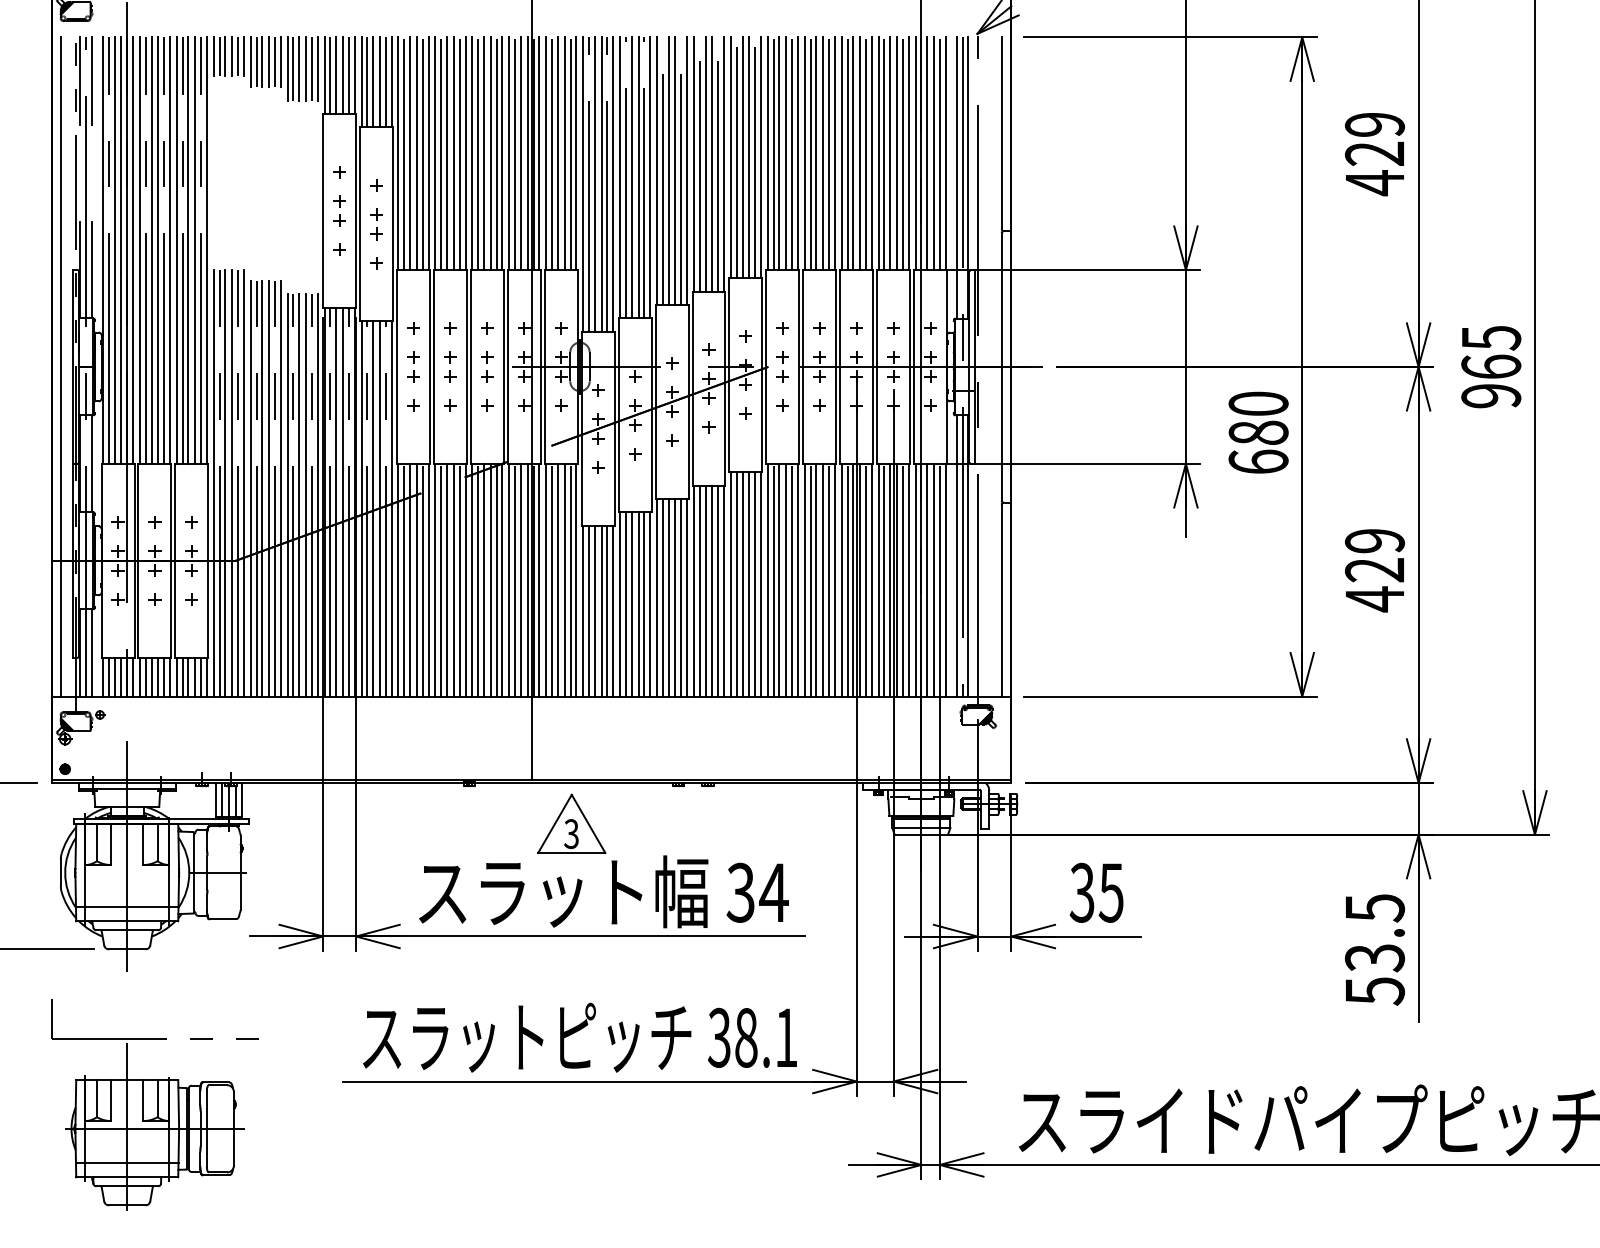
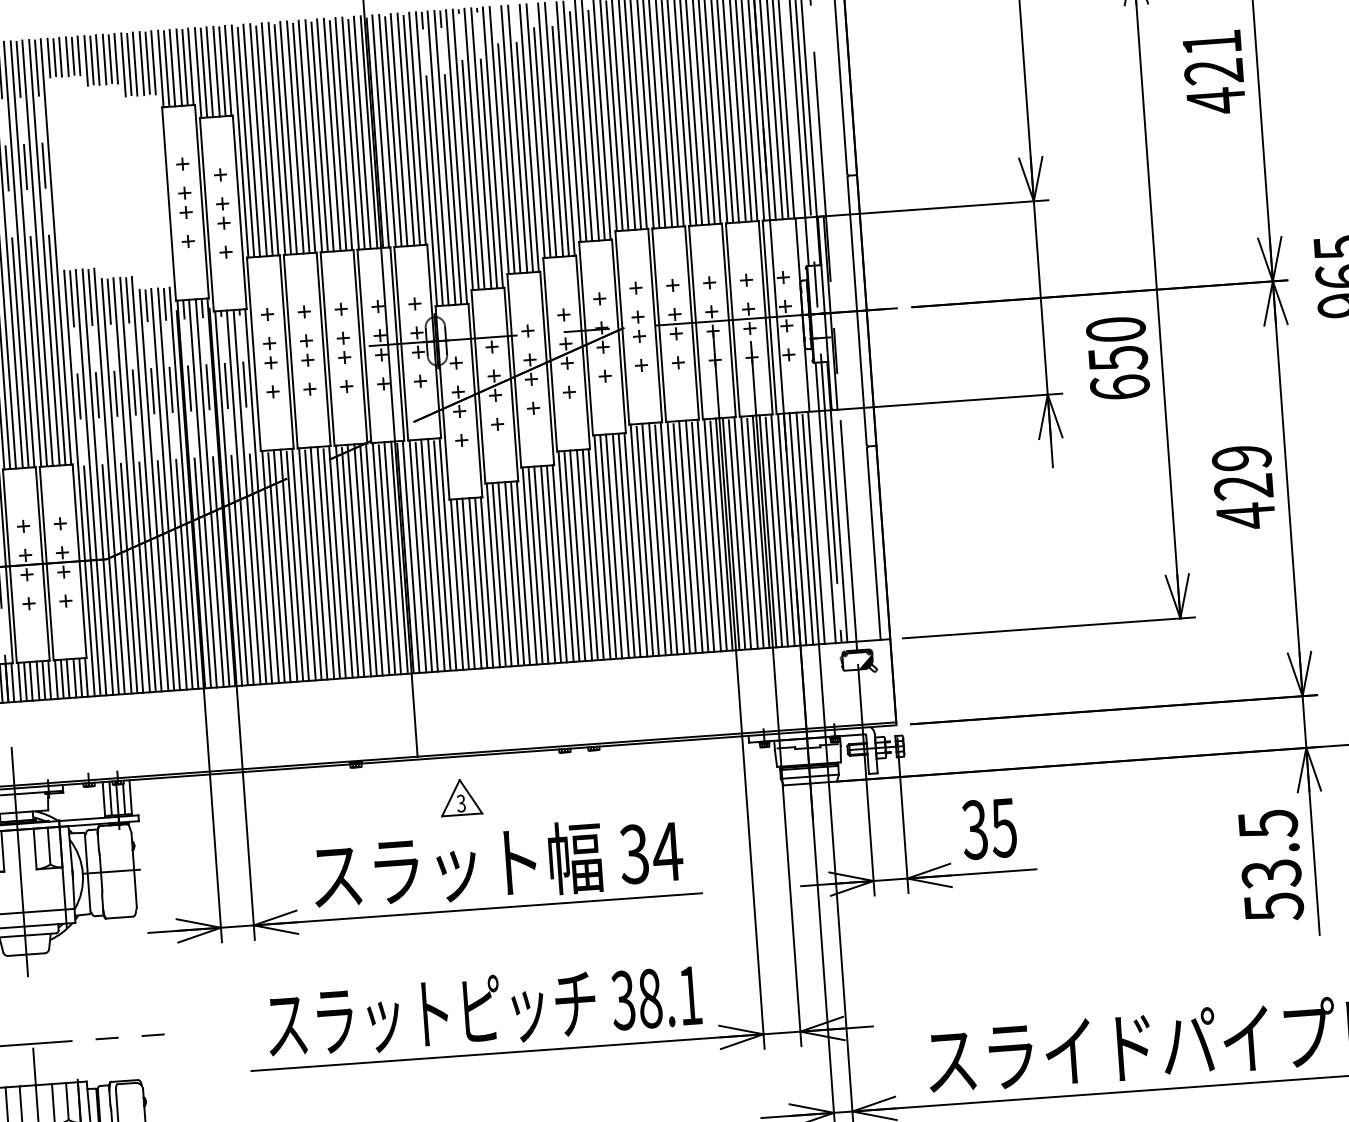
text: (1374, 124) -> (1211, 42), 429 -> 421
text: (1258, 432) -> (1117, 358), 680 -> 650
part: (571, 823) -> (460, 797), size x0.6

